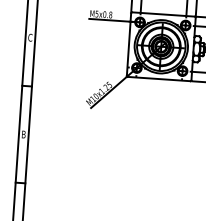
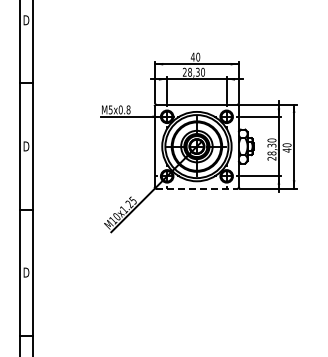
text: (30, 37) -> (26, 146), C -> D
line: (159, 78) -> (197, 188), solid -> dashed
text: (23, 134) -> (26, 272), B -> D

